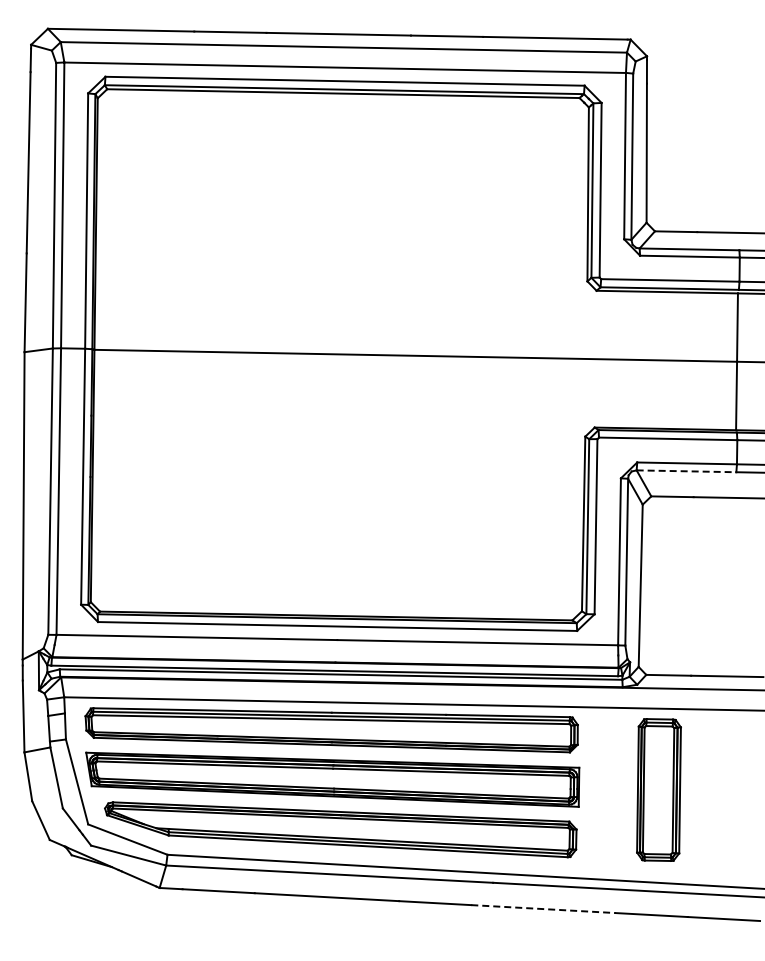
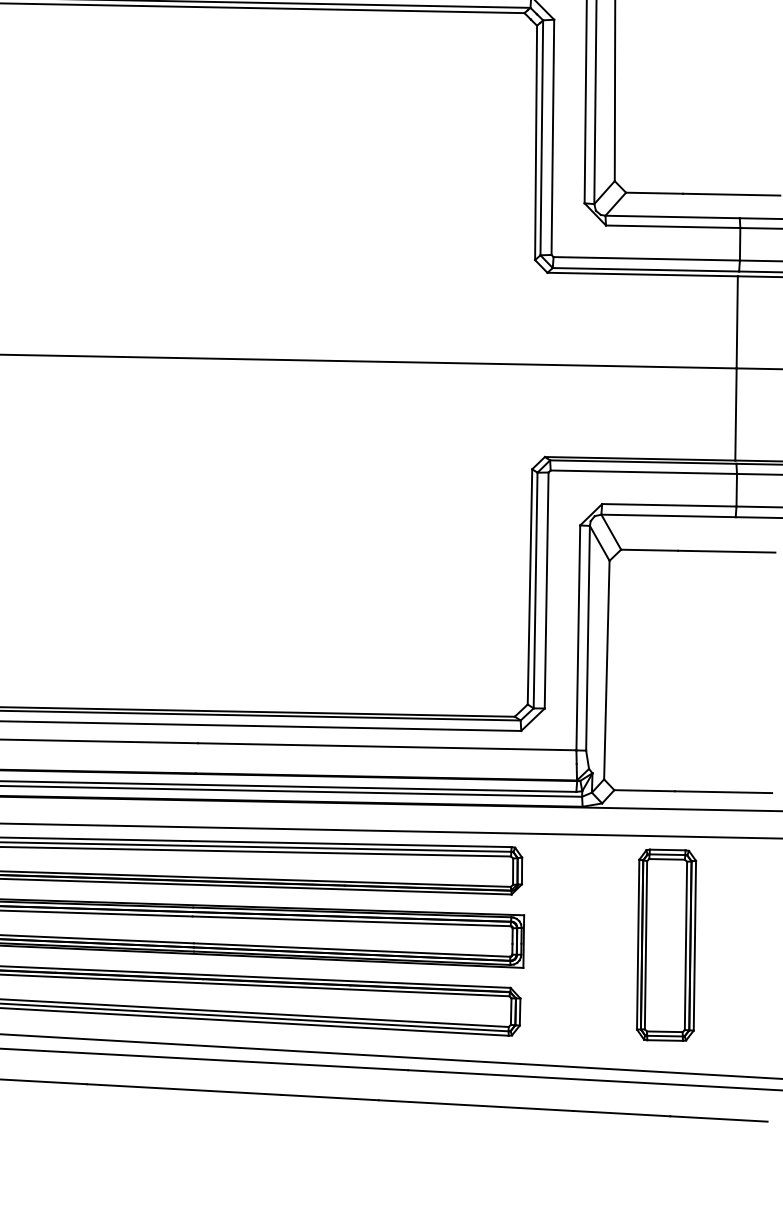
line: (686, 471) -> (668, 516), dashed -> solid
part: (658, 789) -> (665, 944), moved
line: (543, 909) -> (475, 1106), dashed -> solid

